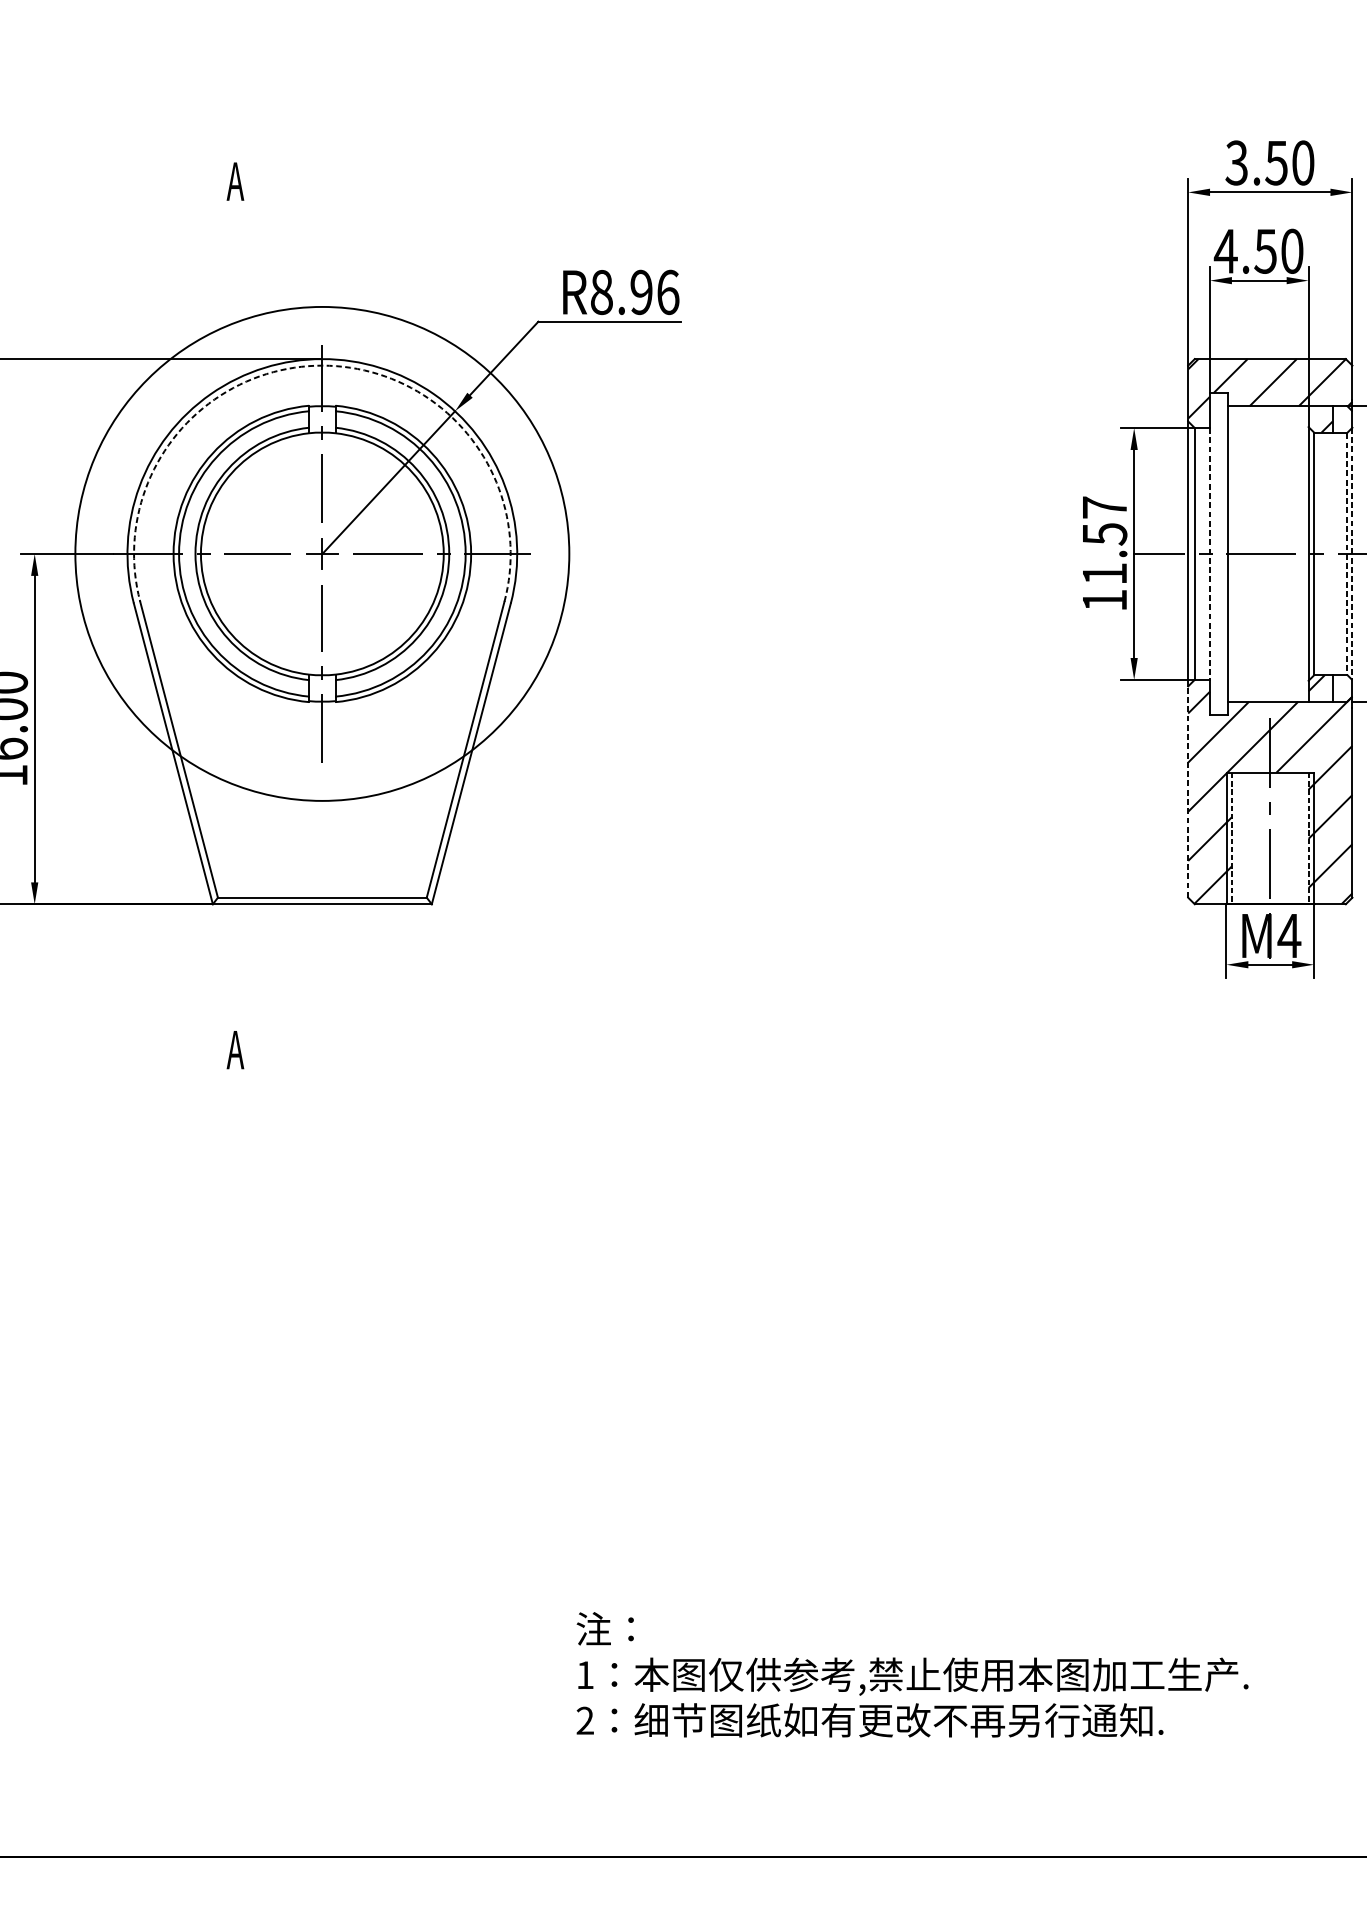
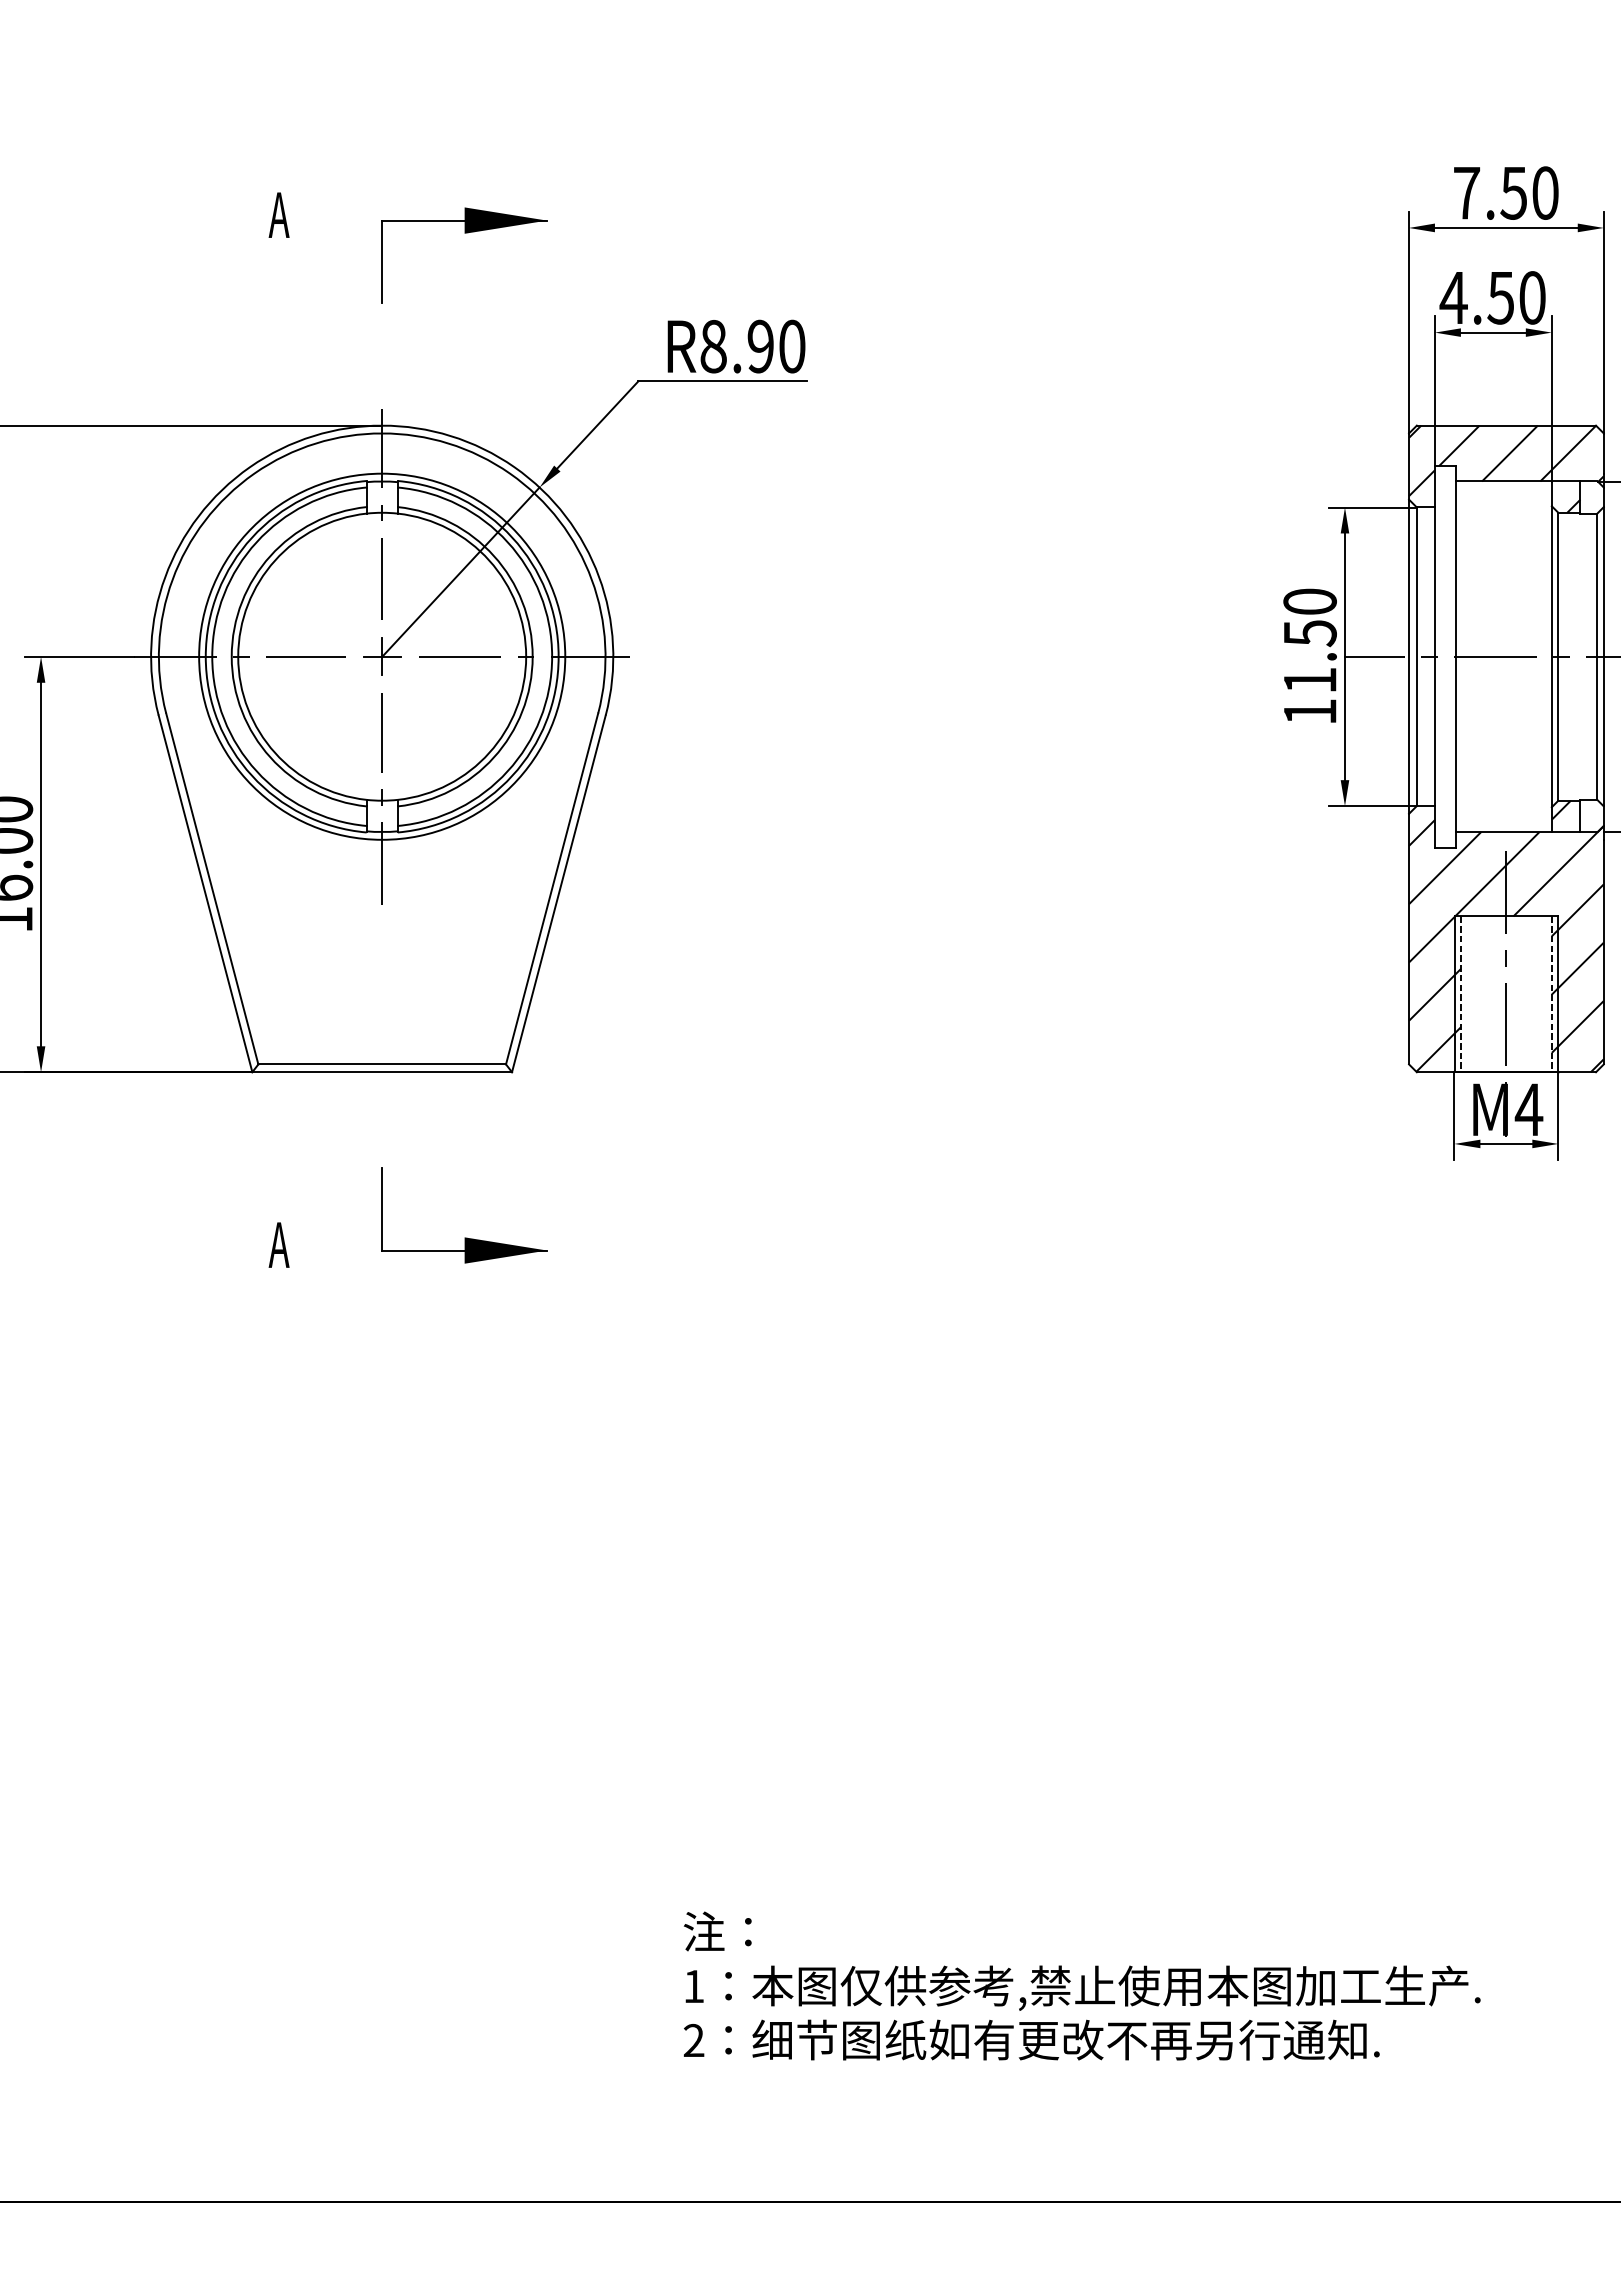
text: (1236, 162) -> (1466, 192), 3.50 -> 7.50
part: (391, 197) -> (464, 233), added
text: (668, 292) -> (792, 346), R8.96 -> R8.90
arc: (322, 365) -> (382, 433), dashed -> solid
text: (1104, 507) -> (1309, 601), 11.57 -> 11.50
circle: (322, 553) -> (382, 656), size x0.62
line: (1352, 553) -> (1603, 656), dashed -> solid
line: (1210, 554) -> (1435, 657), dashed -> solid
line: (1347, 554) -> (1597, 657), dashed -> solid
line: (1188, 791) -> (1409, 938), dashed -> solid
part: (391, 1043) -> (464, 1237), added

